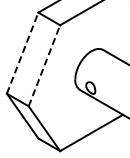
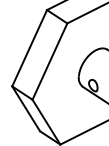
line: (22, 52) -> (29, 47), dashed -> solid
line: (44, 65) -> (50, 61), dashed -> solid

